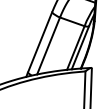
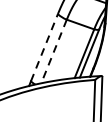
line: (40, 42) -> (45, 47), solid -> dashed
line: (48, 45) -> (53, 50), solid -> dashed

